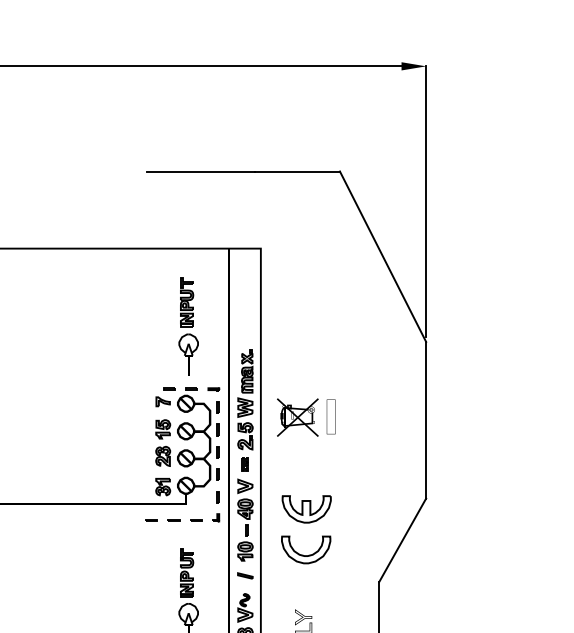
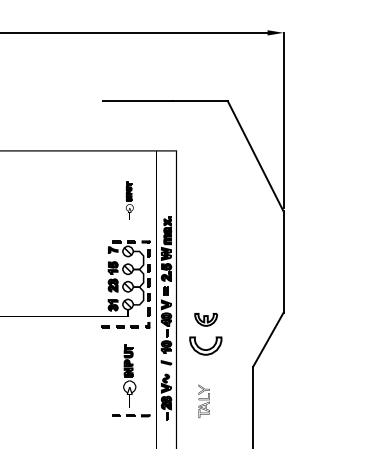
part: (188, 325) -> (129, 200), size x0.6
part: (305, 417) -> (205, 260), removed
part: (305, 508) -> (205, 319), size x0.7

